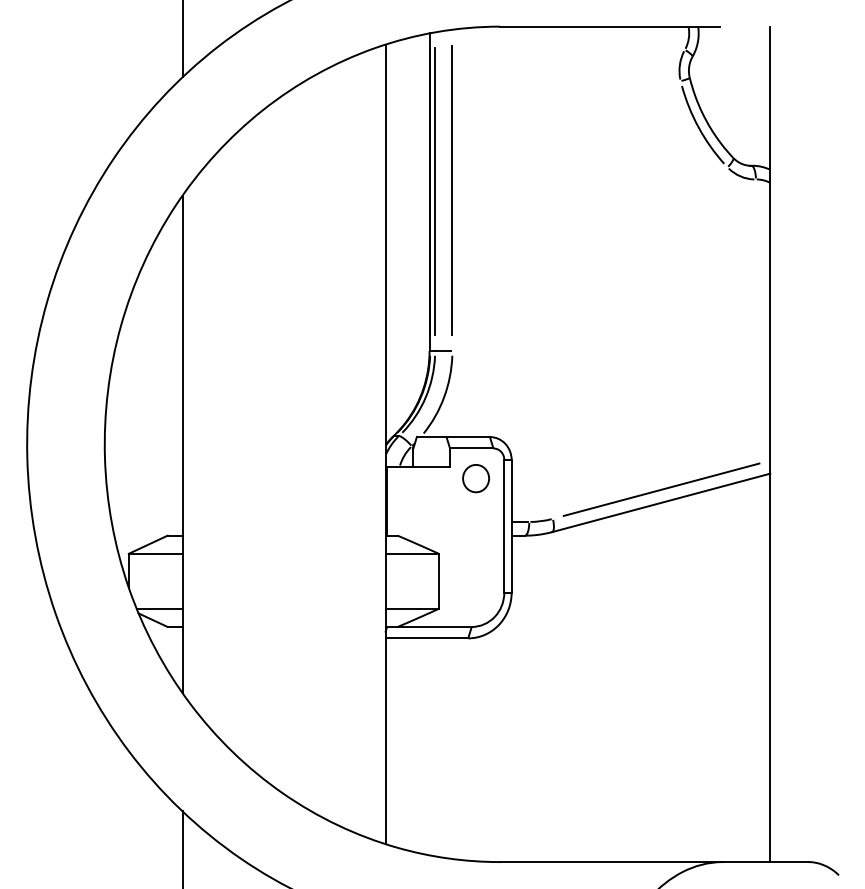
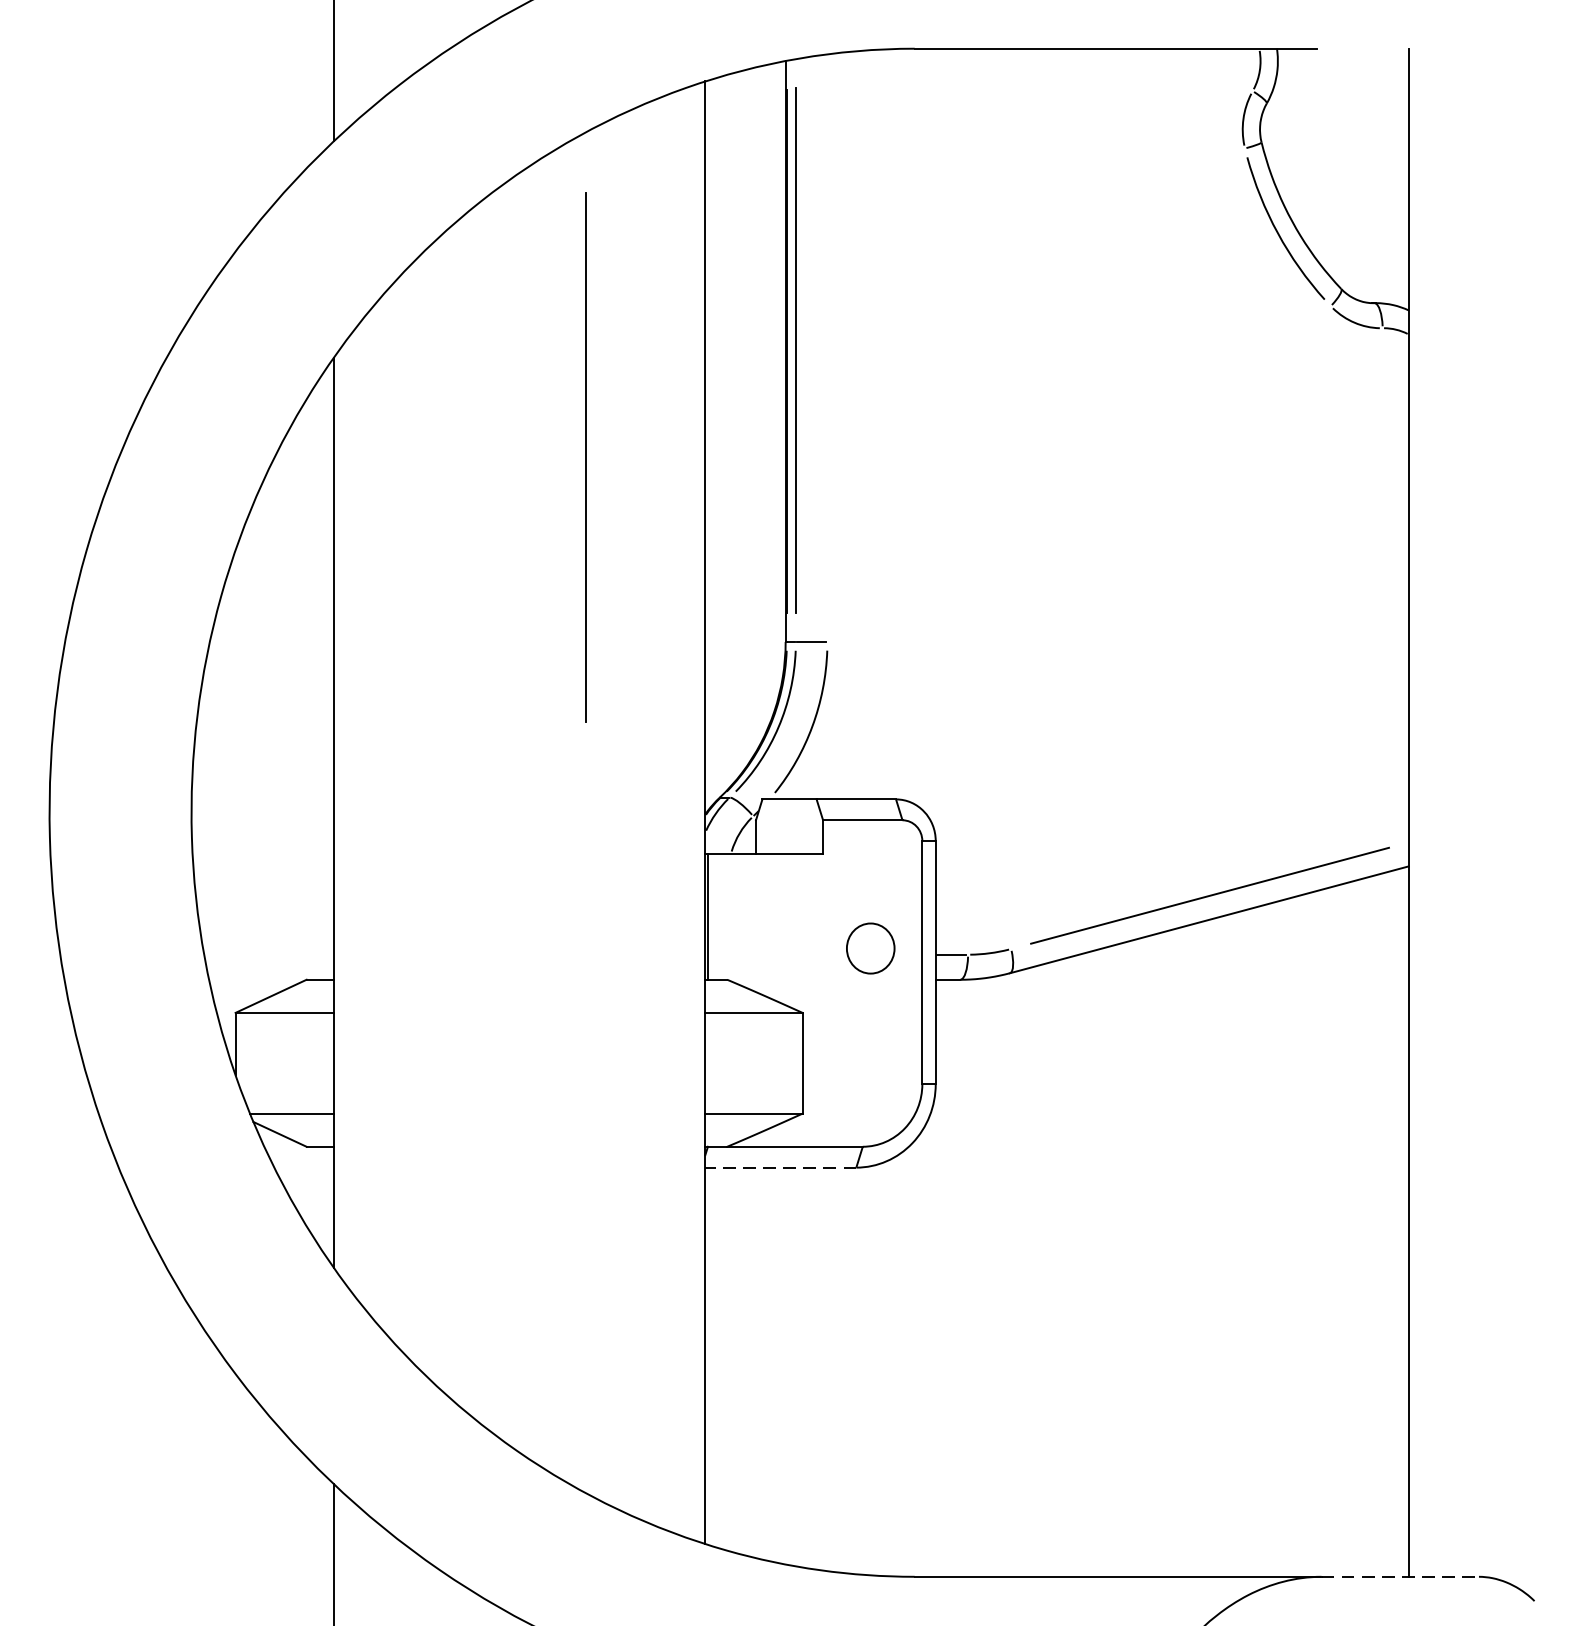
line: (451, 190) -> (584, 458), moved
part: (475, 478) -> (869, 948), moved
line: (426, 638) -> (780, 1167), solid -> dashed
line: (766, 862) -> (1401, 1577), solid -> dashed

